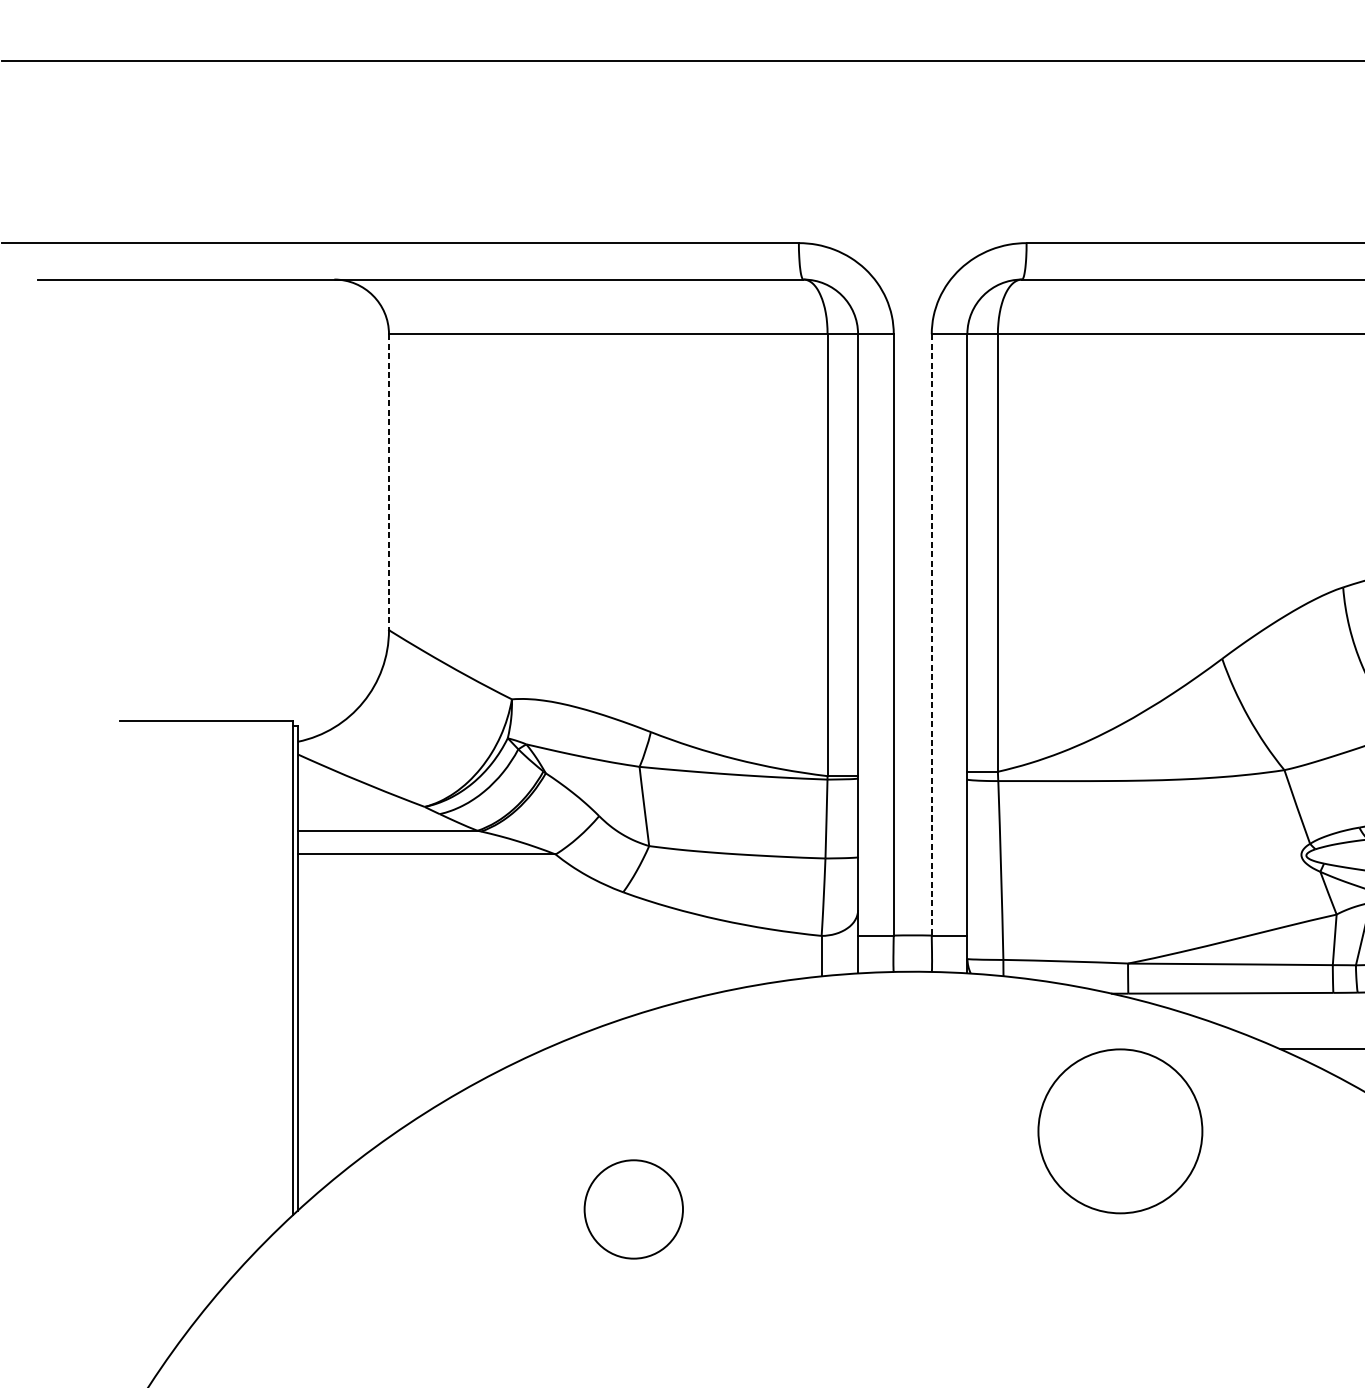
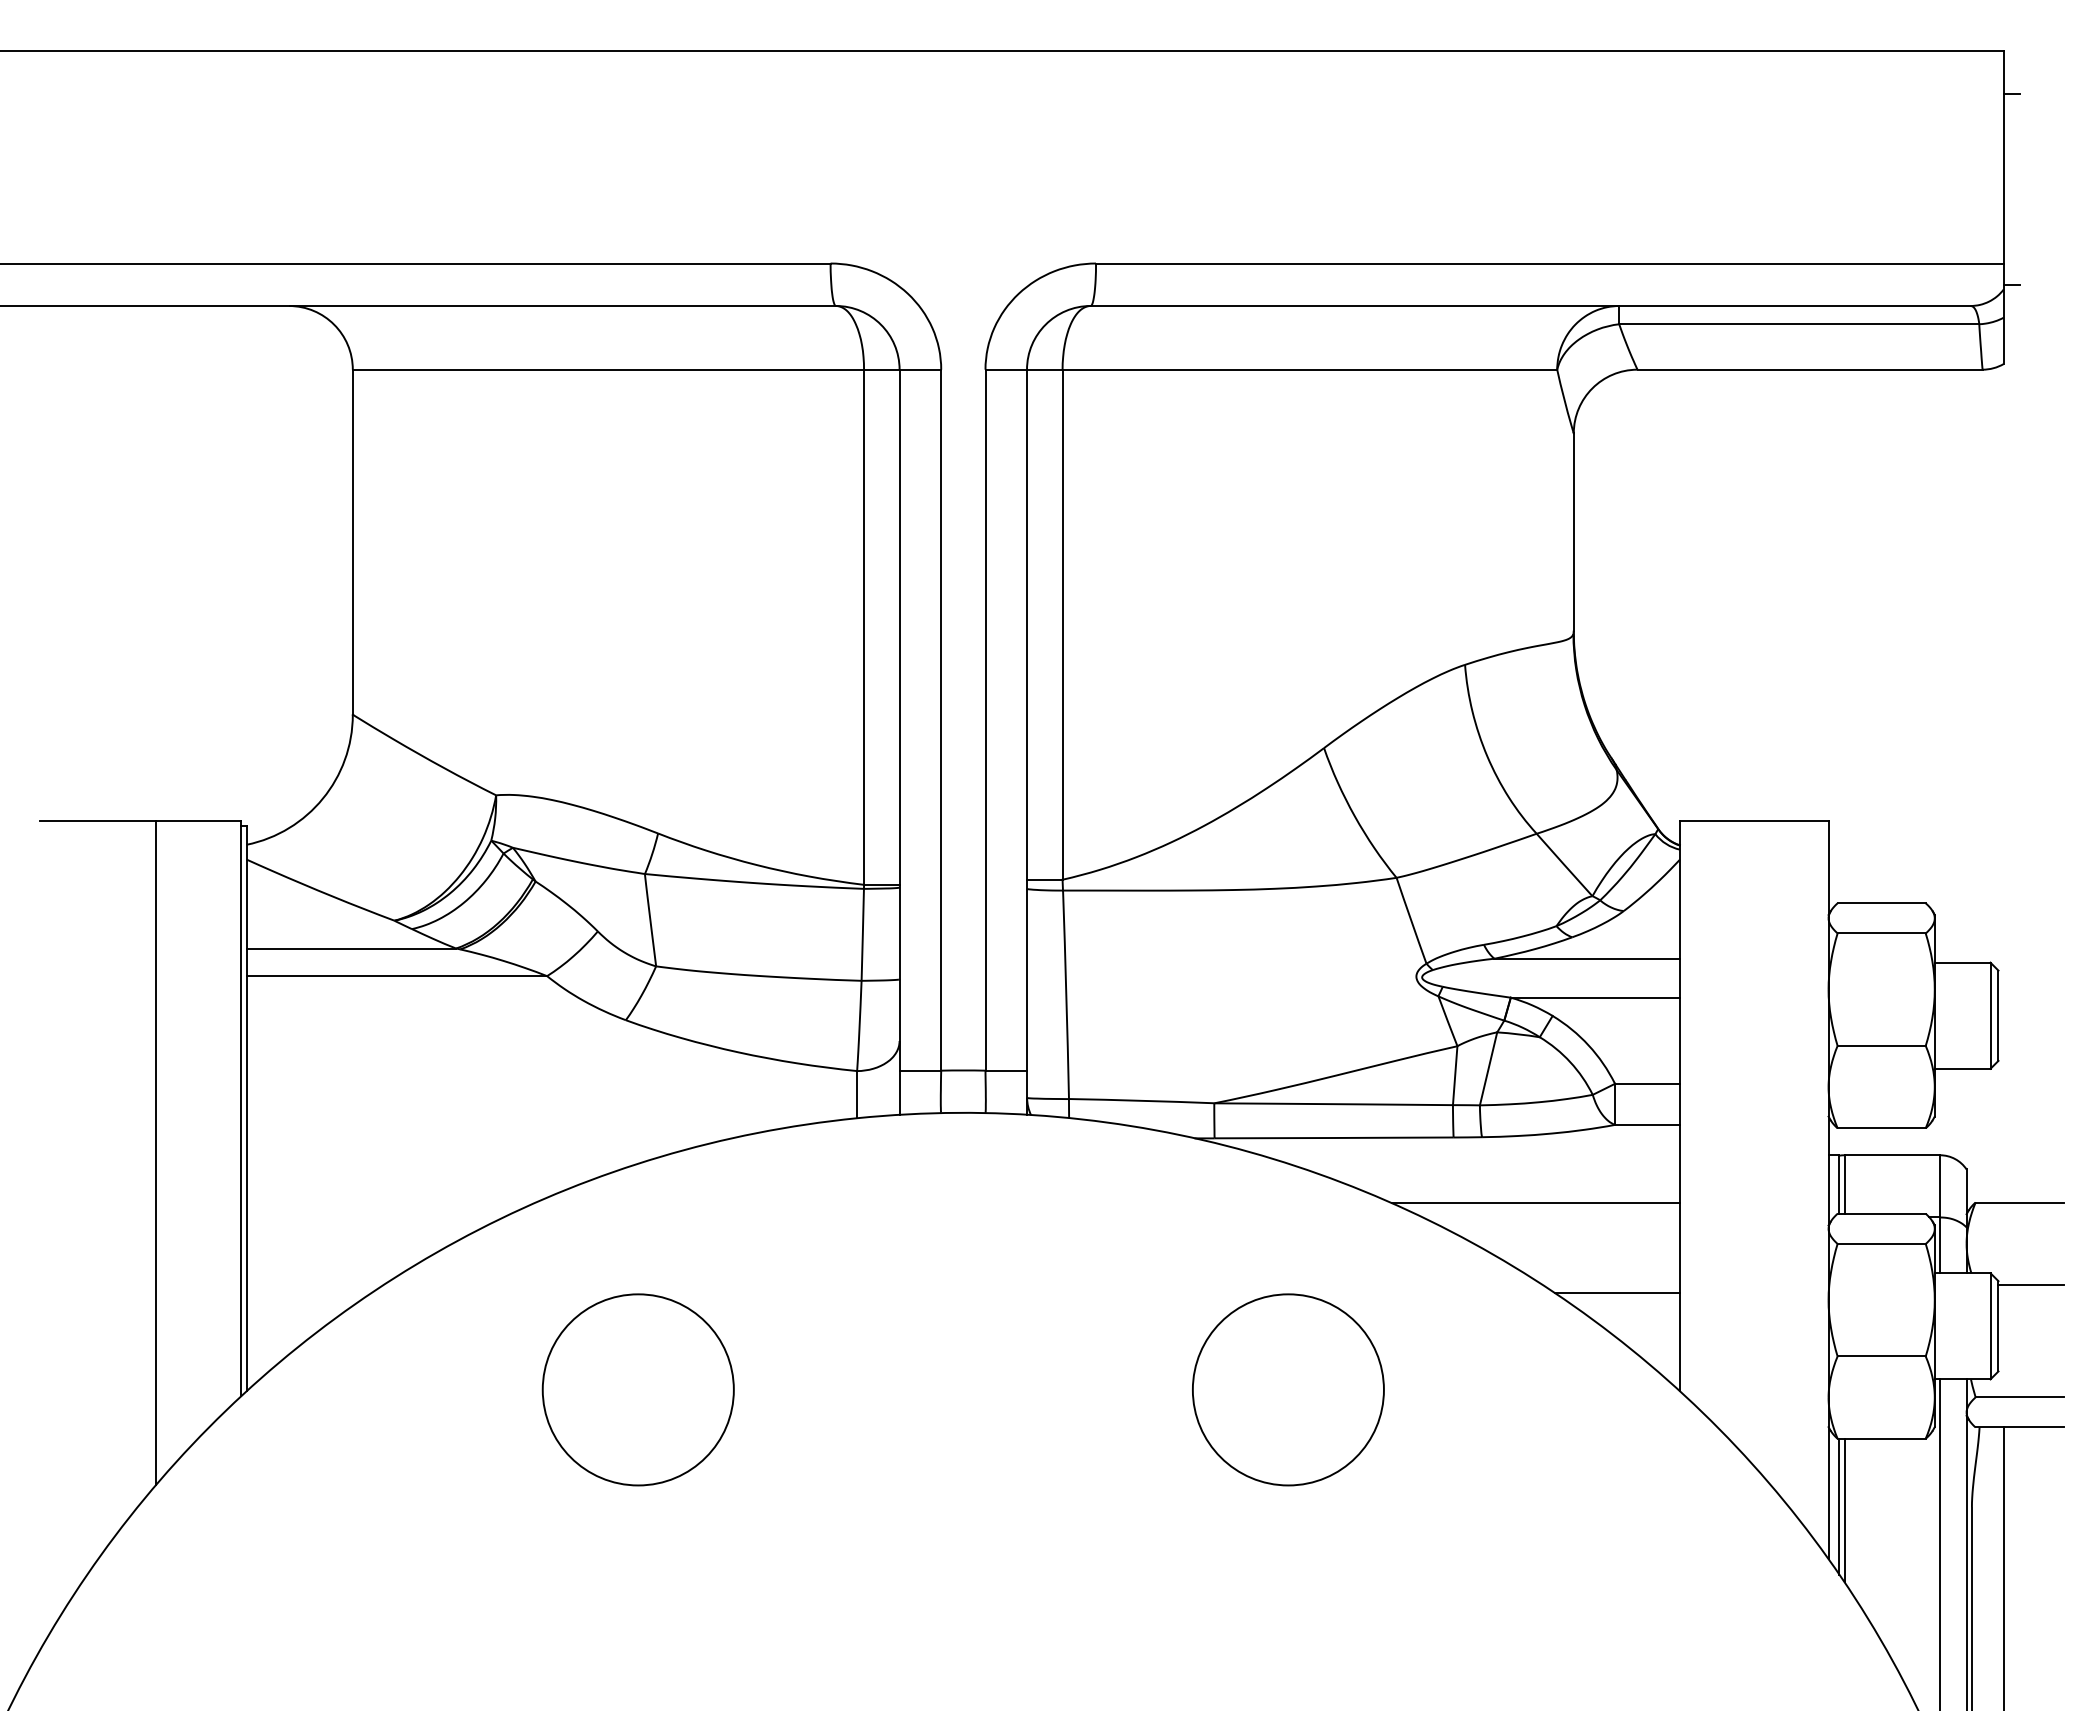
line: (388, 482) -> (352, 542), dashed -> solid
line: (931, 635) -> (985, 720), dashed -> solid
line: (220, 1005) -> (156, 1152), added
circle: (1120, 1131) -> (1288, 1389), moved
circle: (633, 1209) -> (637, 1389), size x1.67

